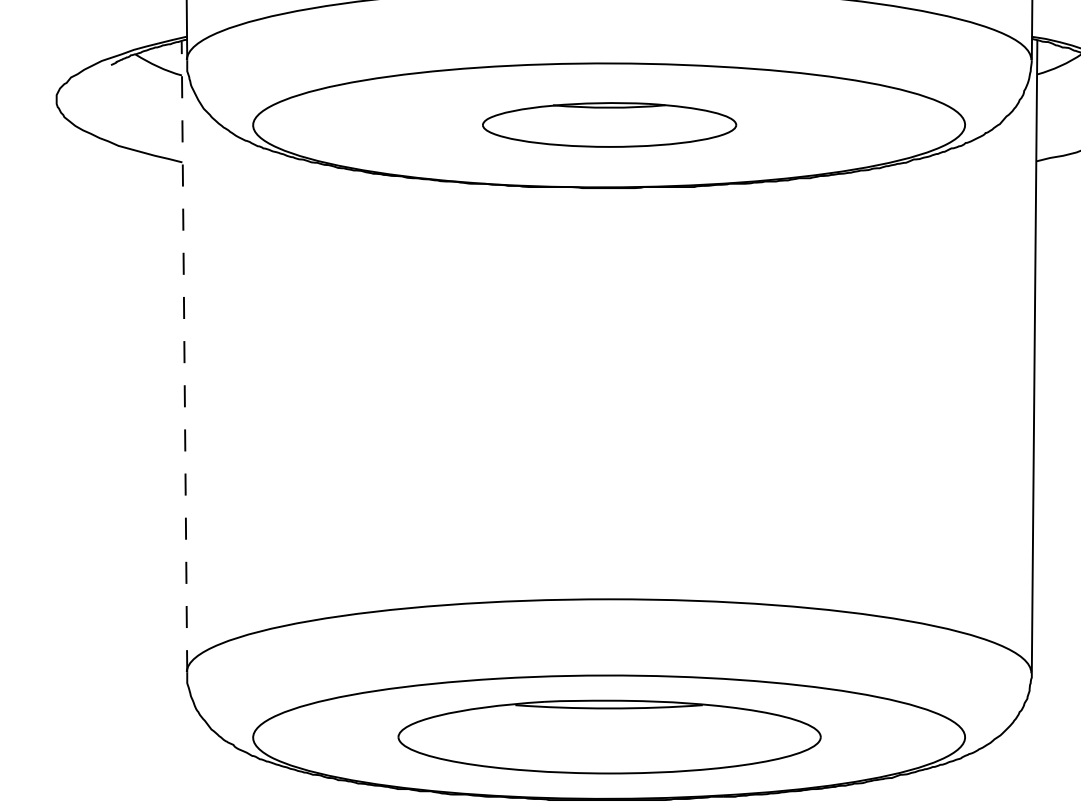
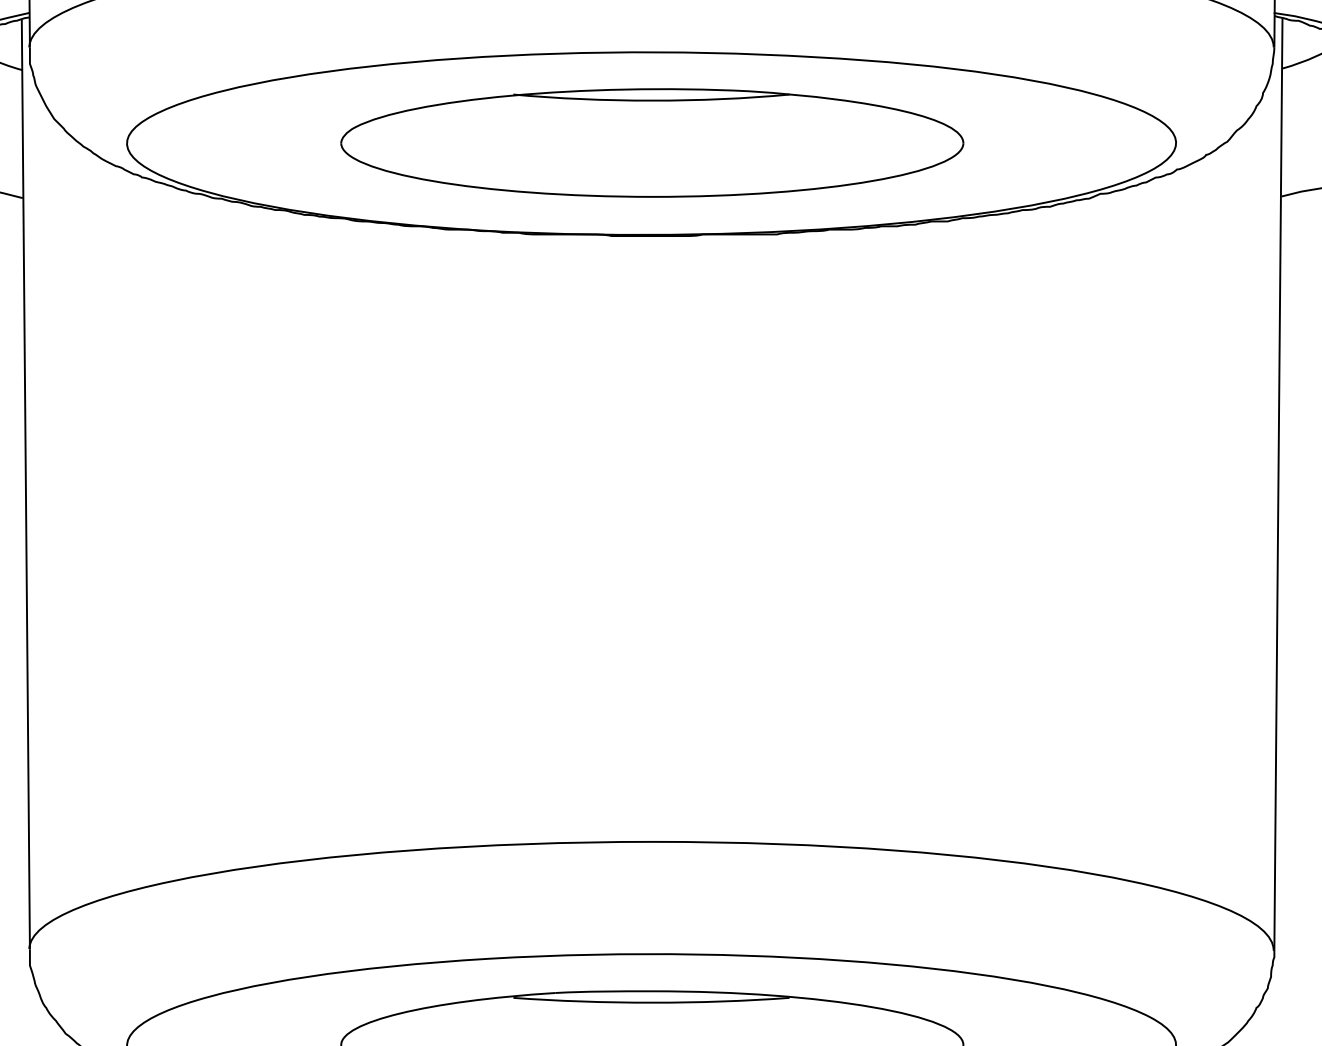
part: (609, 124) -> (652, 142), size x1.67
line: (184, 356) -> (25, 484), dashed -> solid

